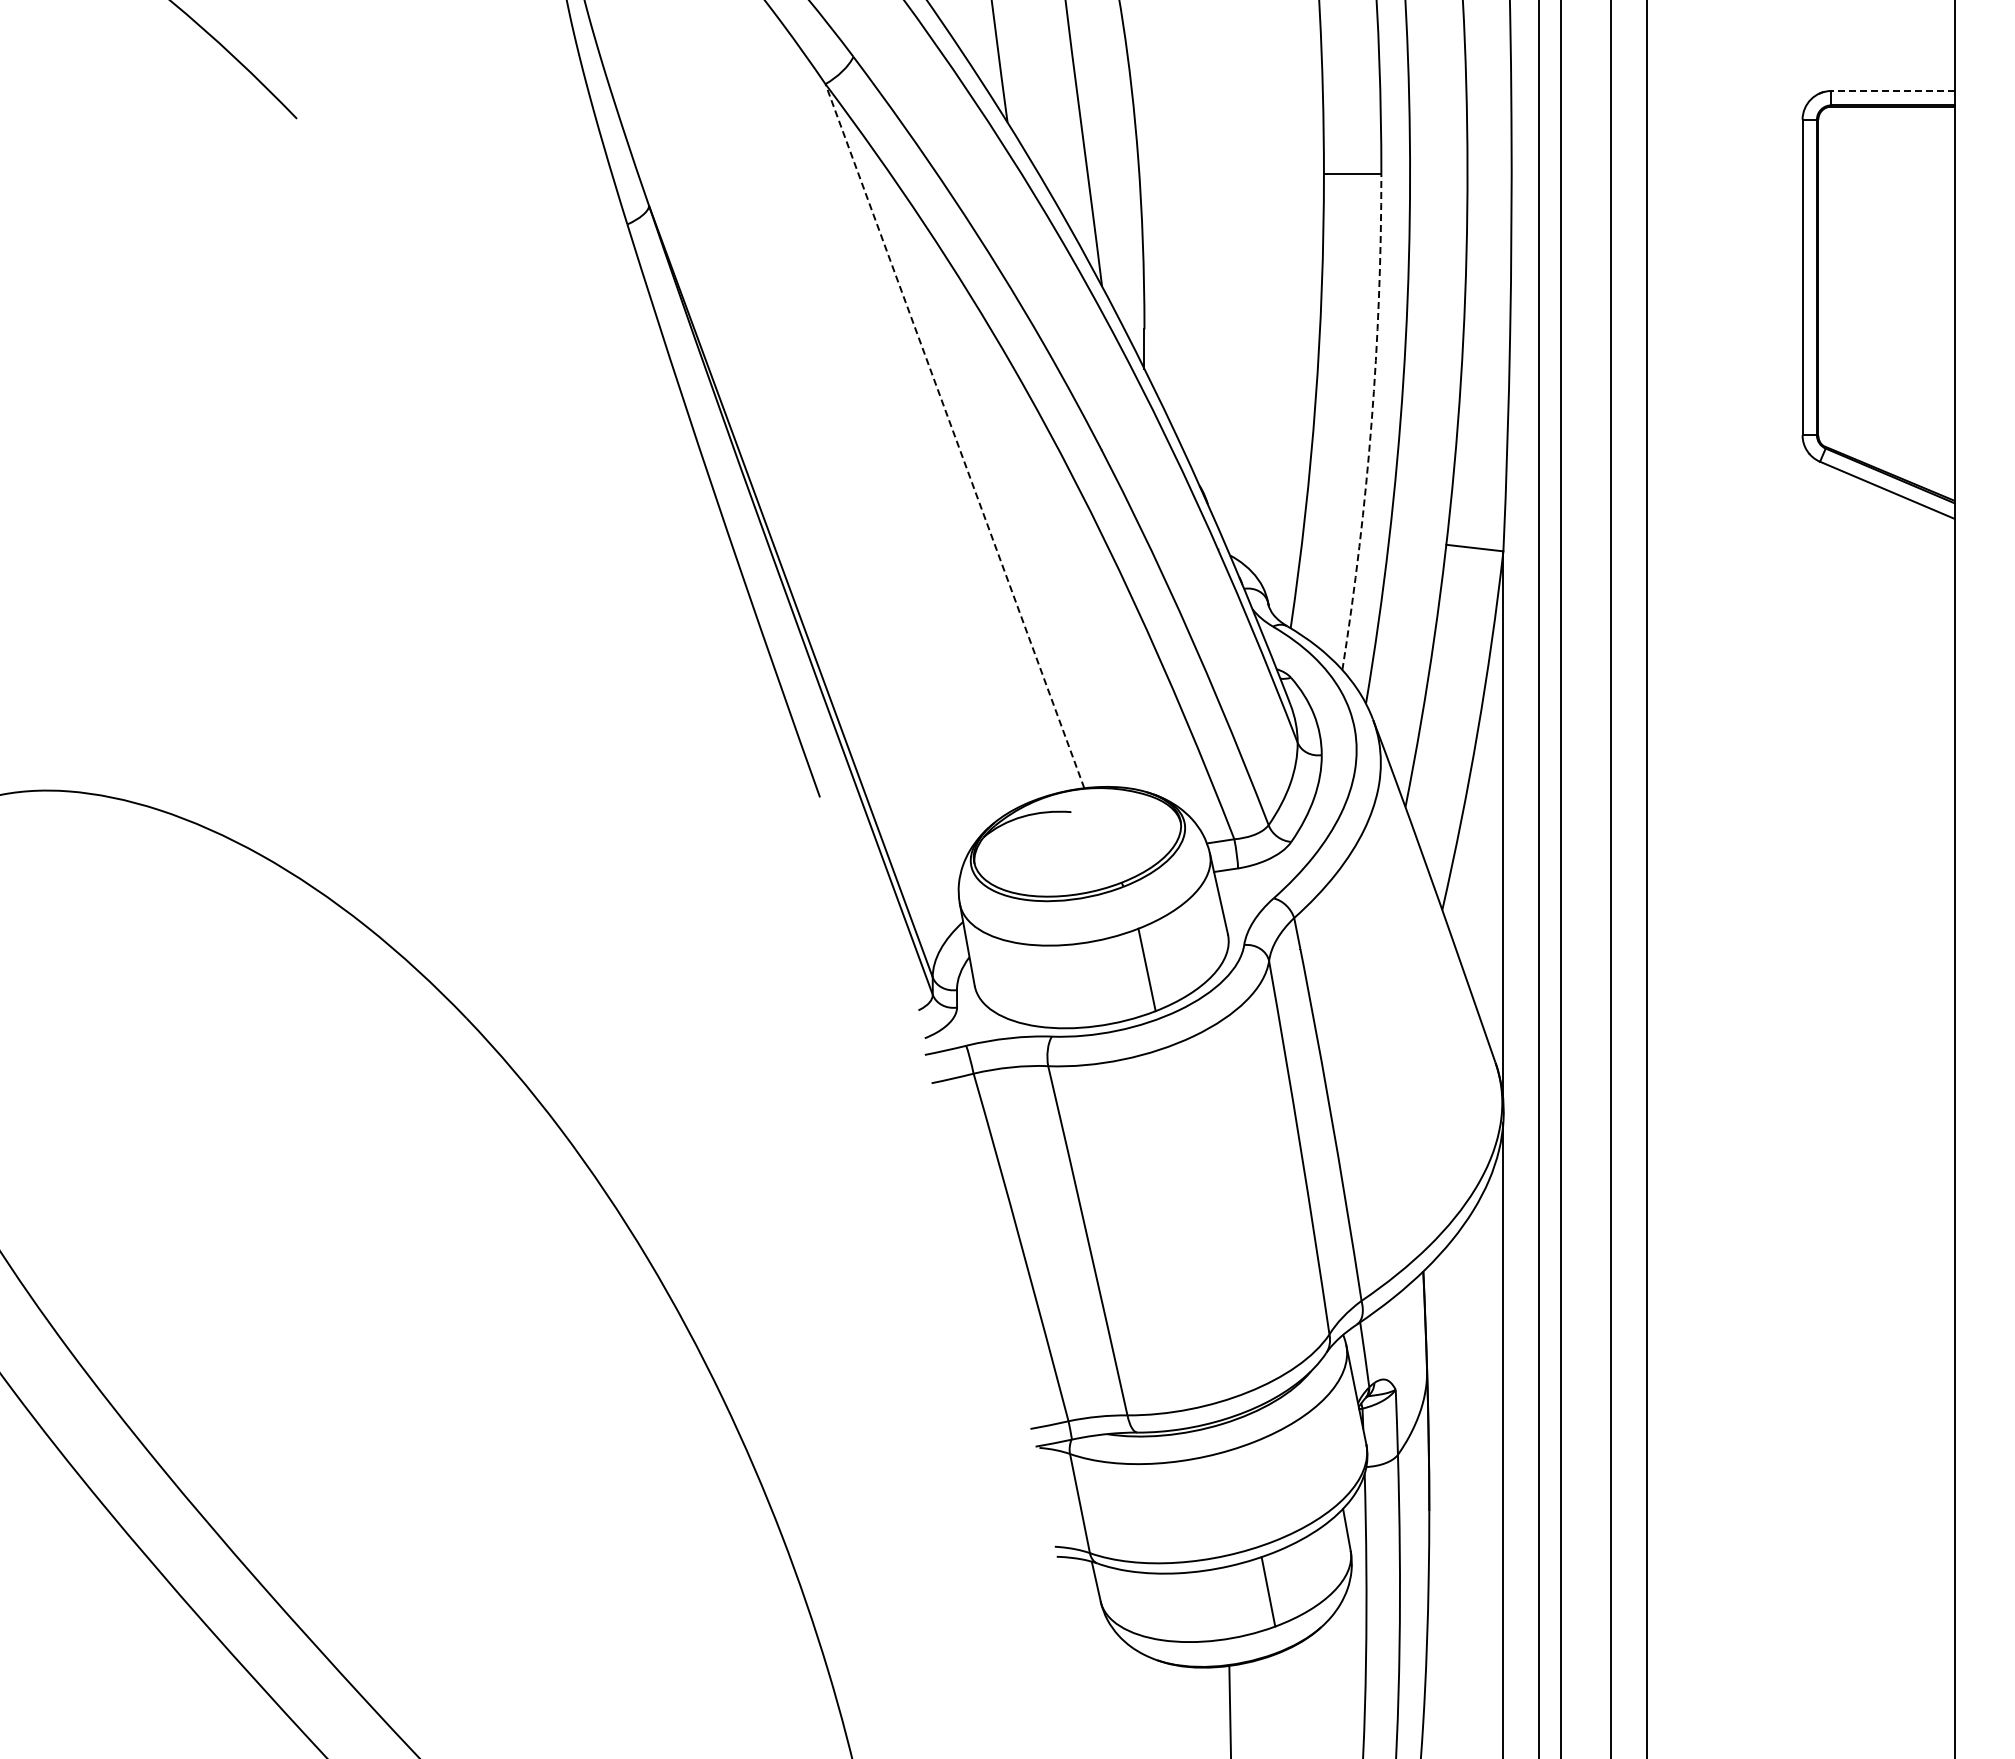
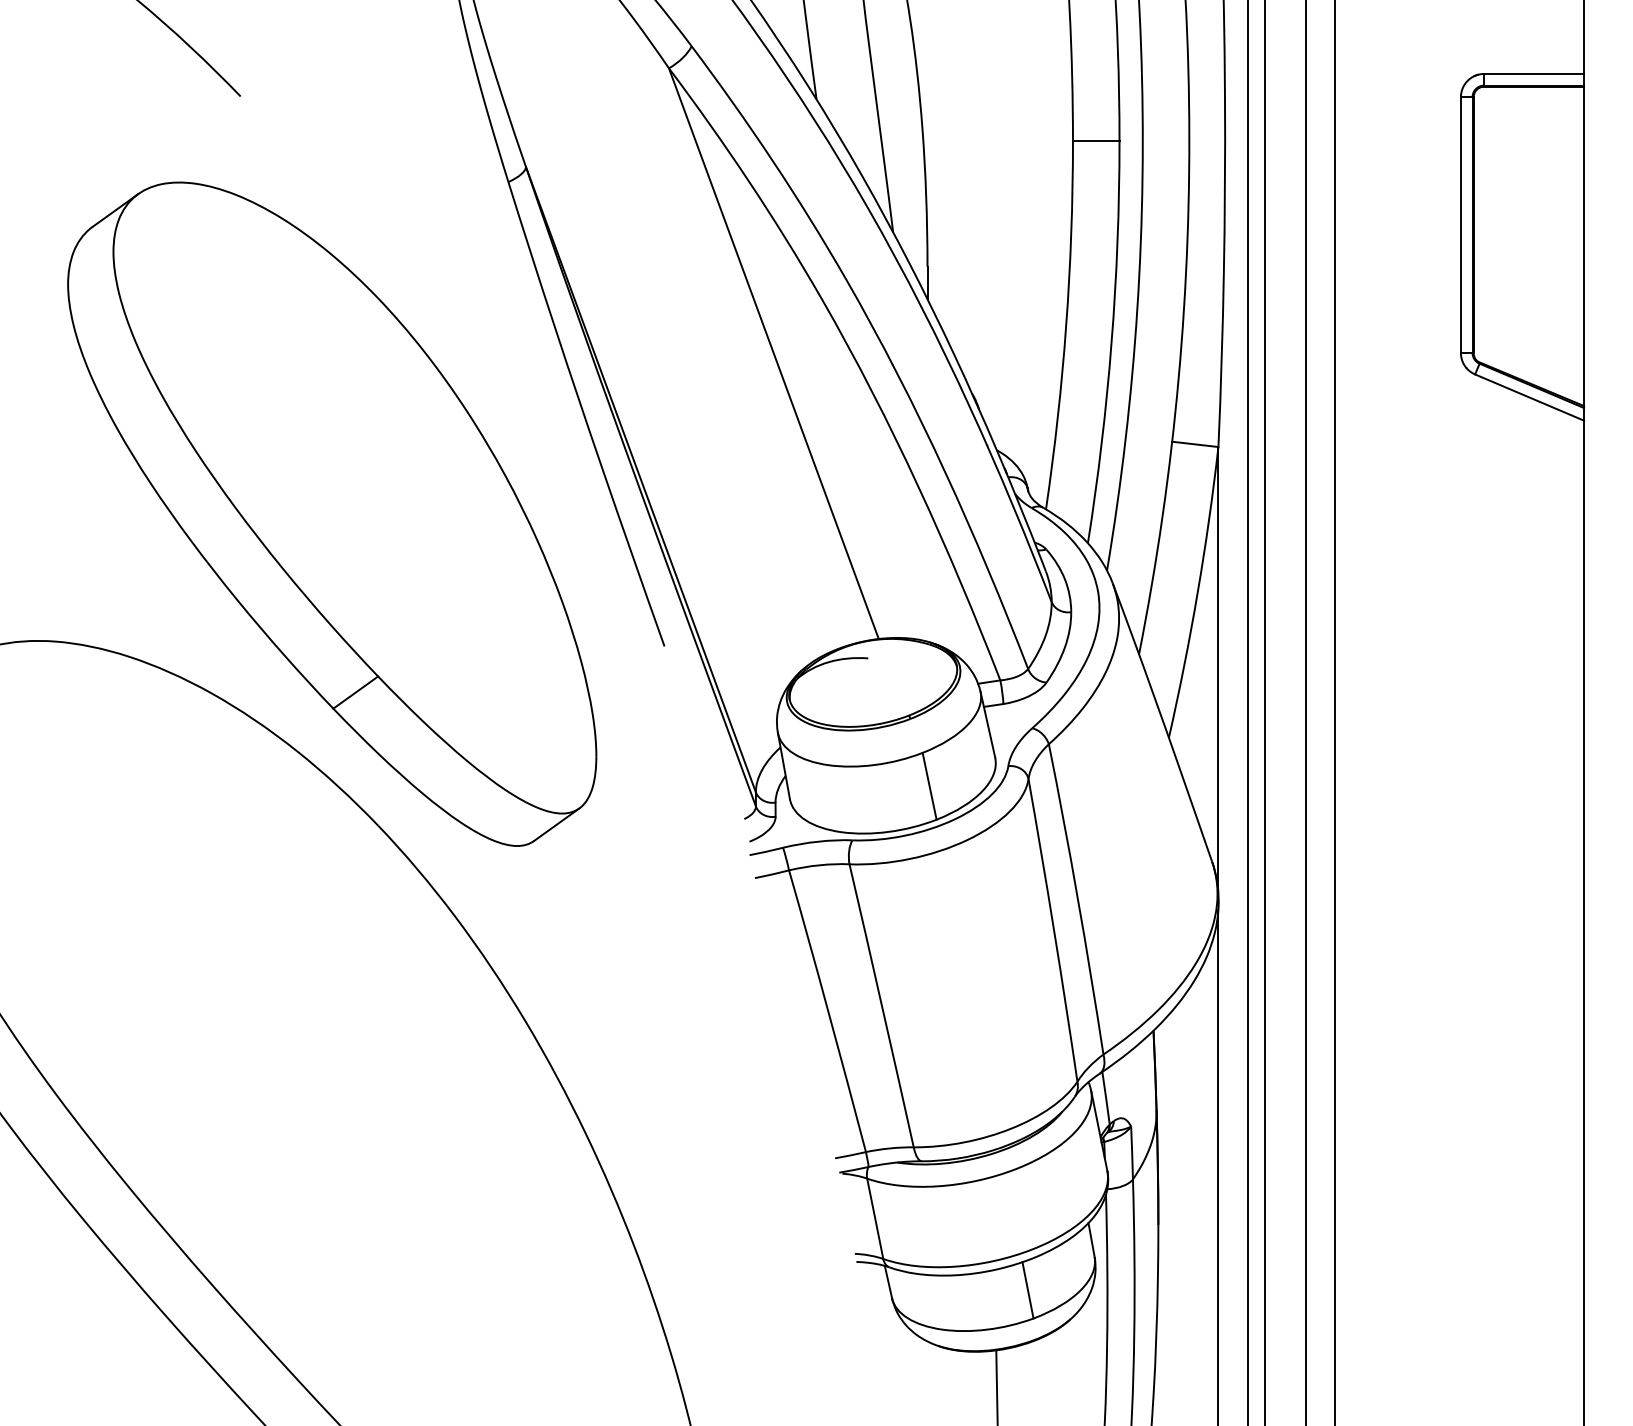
line: (1892, 91) -> (1533, 74), dashed -> solid
arc: (1371, 422) -> (1111, 342), dashed -> solid
line: (954, 435) -> (773, 353), dashed -> solid
part: (409, 634) -> (331, 514), added

